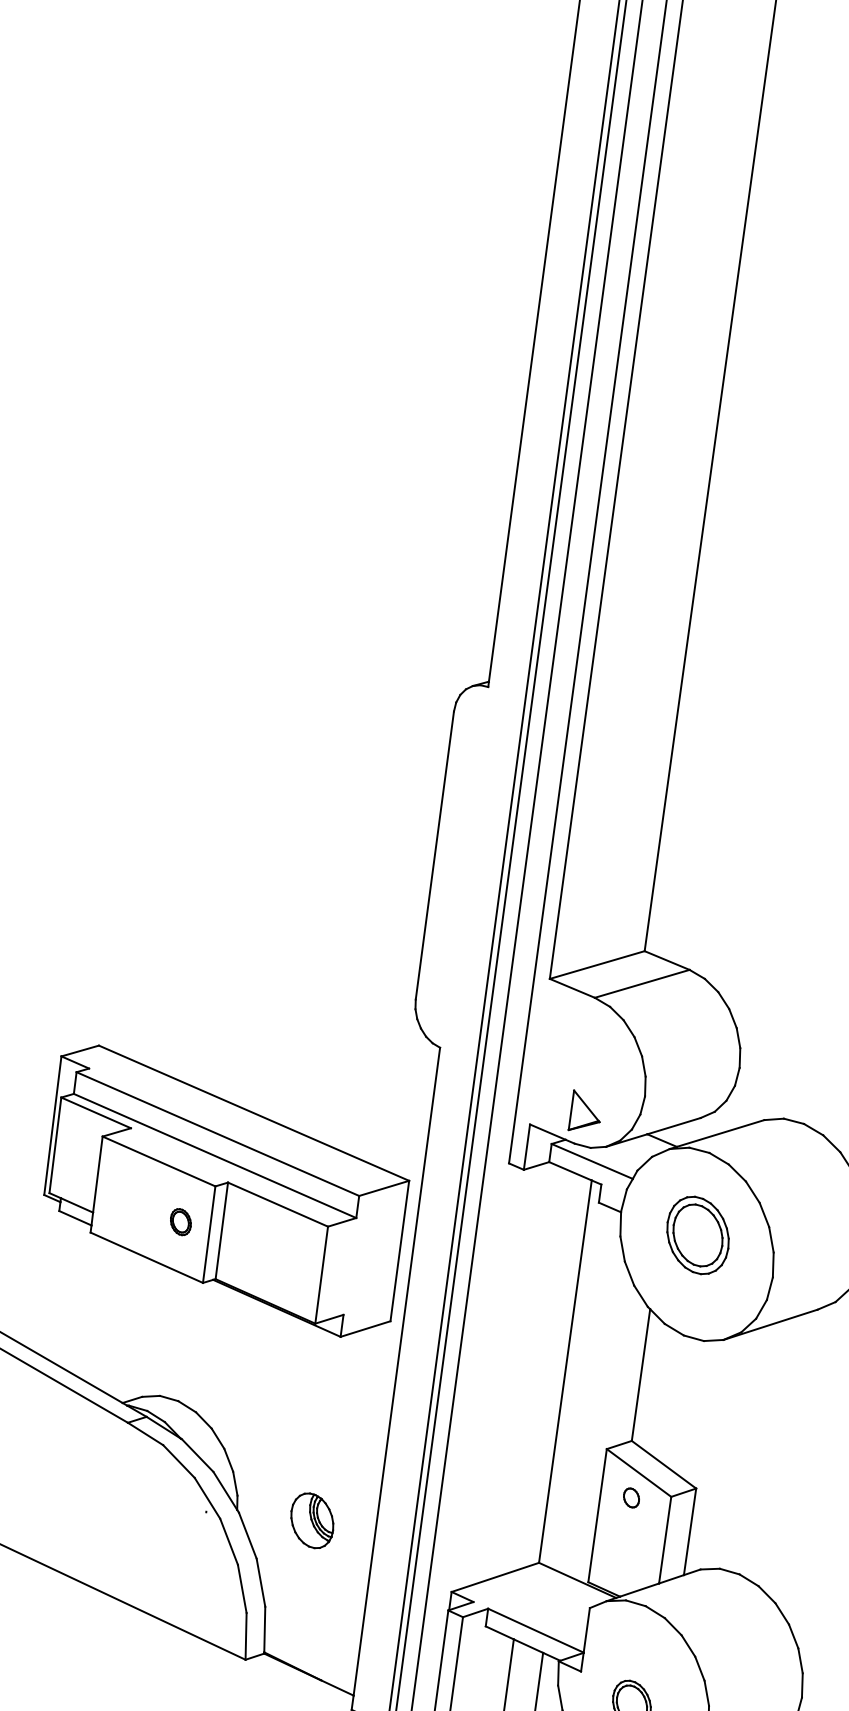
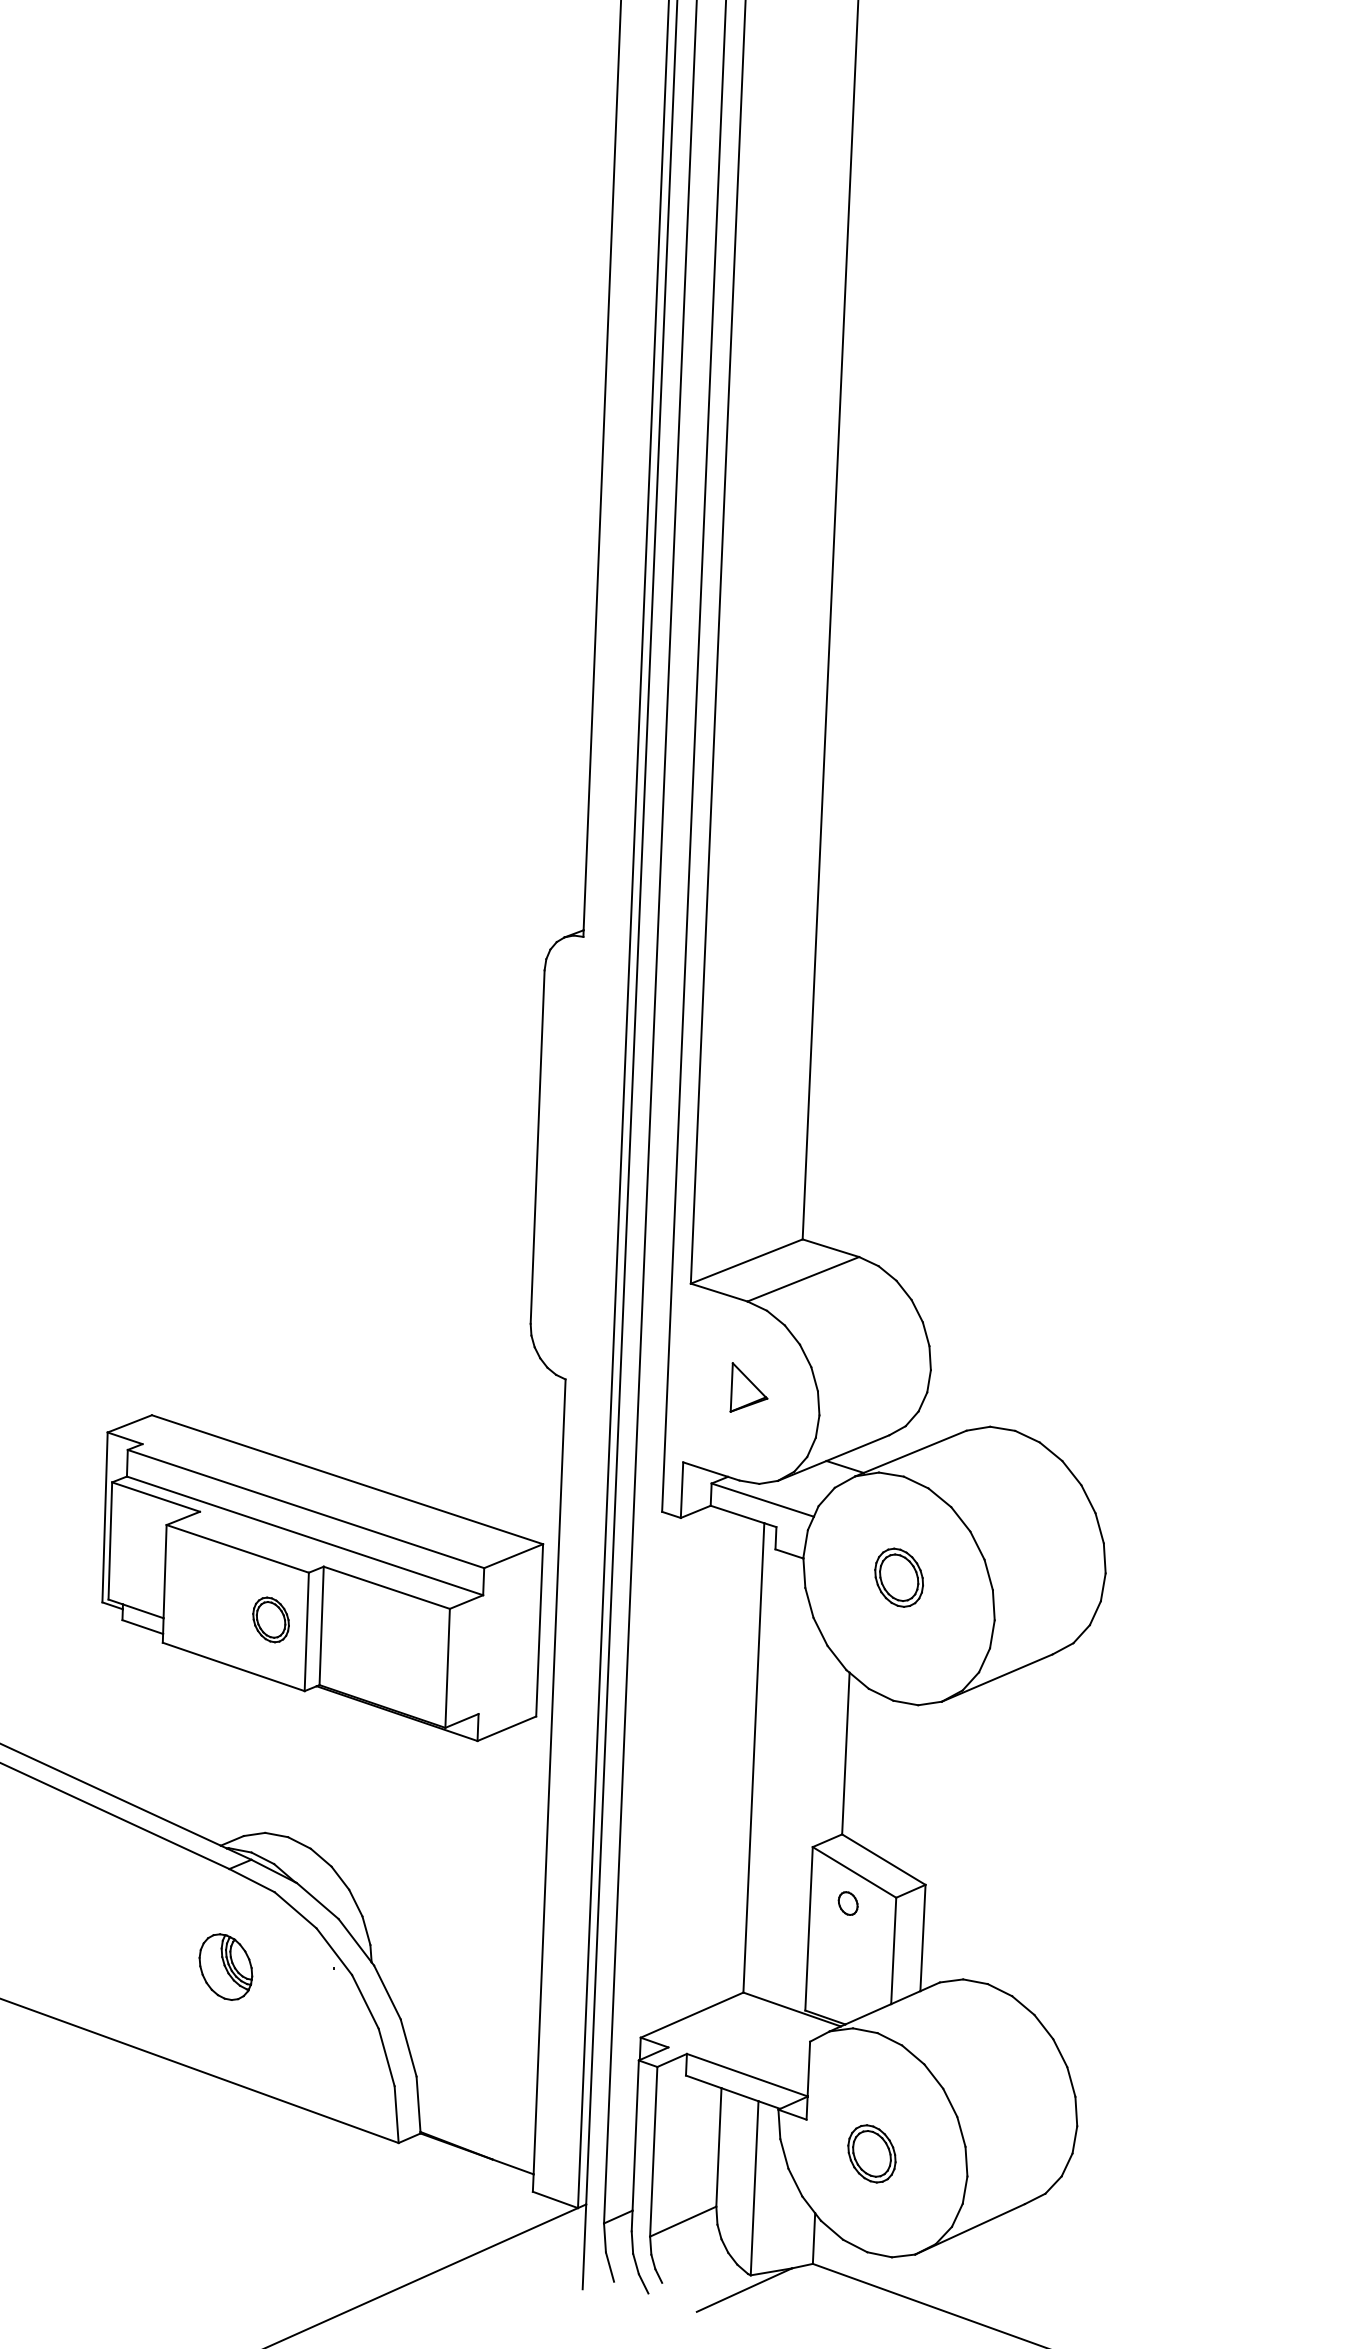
part: (585, 1111) -> (748, 1387), moved
part: (180, 1221) -> (270, 1619), size x1.43
part: (697, 1235) -> (898, 1577), size x0.62
part: (312, 1520) -> (225, 1966), moved

